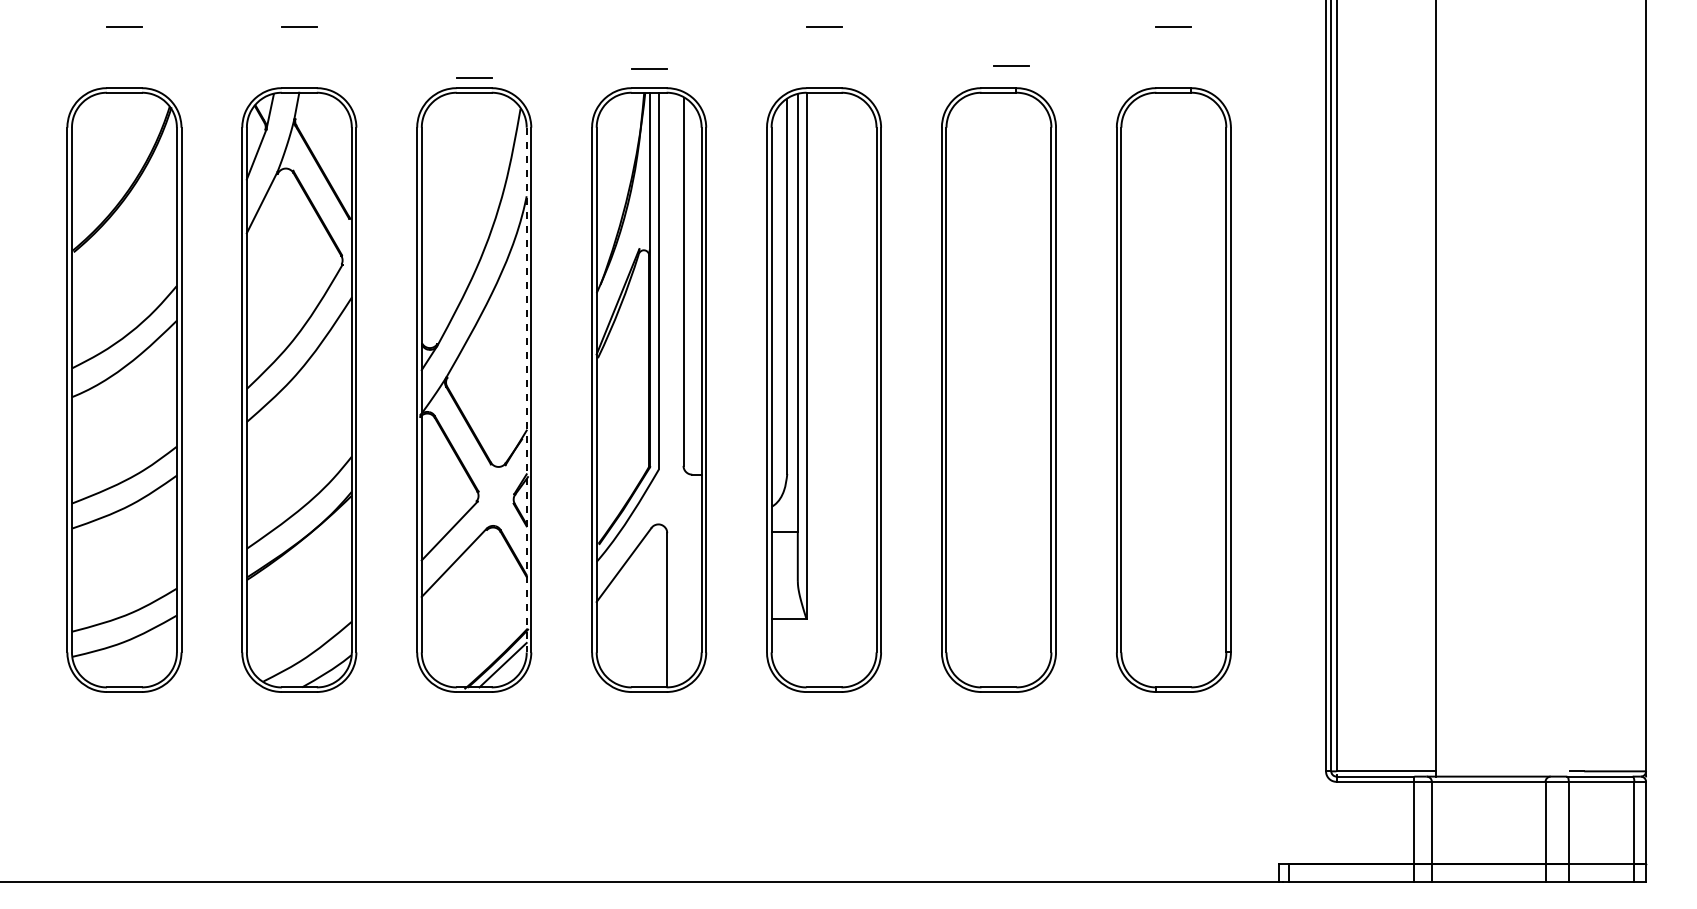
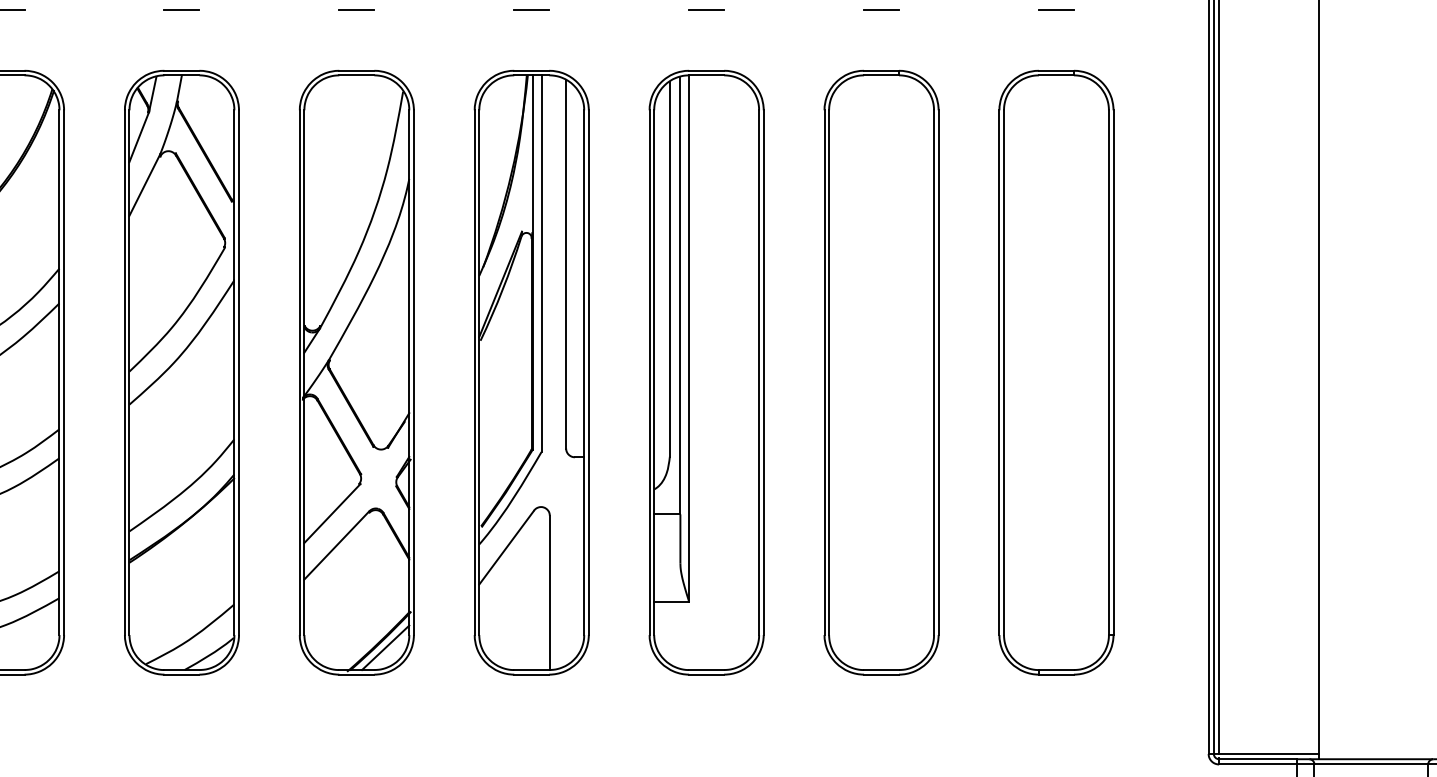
line: (1011, 65) -> (881, 9), moved
line: (649, 68) -> (532, 9), moved
line: (474, 77) -> (357, 9), moved
line: (526, 390) -> (409, 373), dashed -> solid

